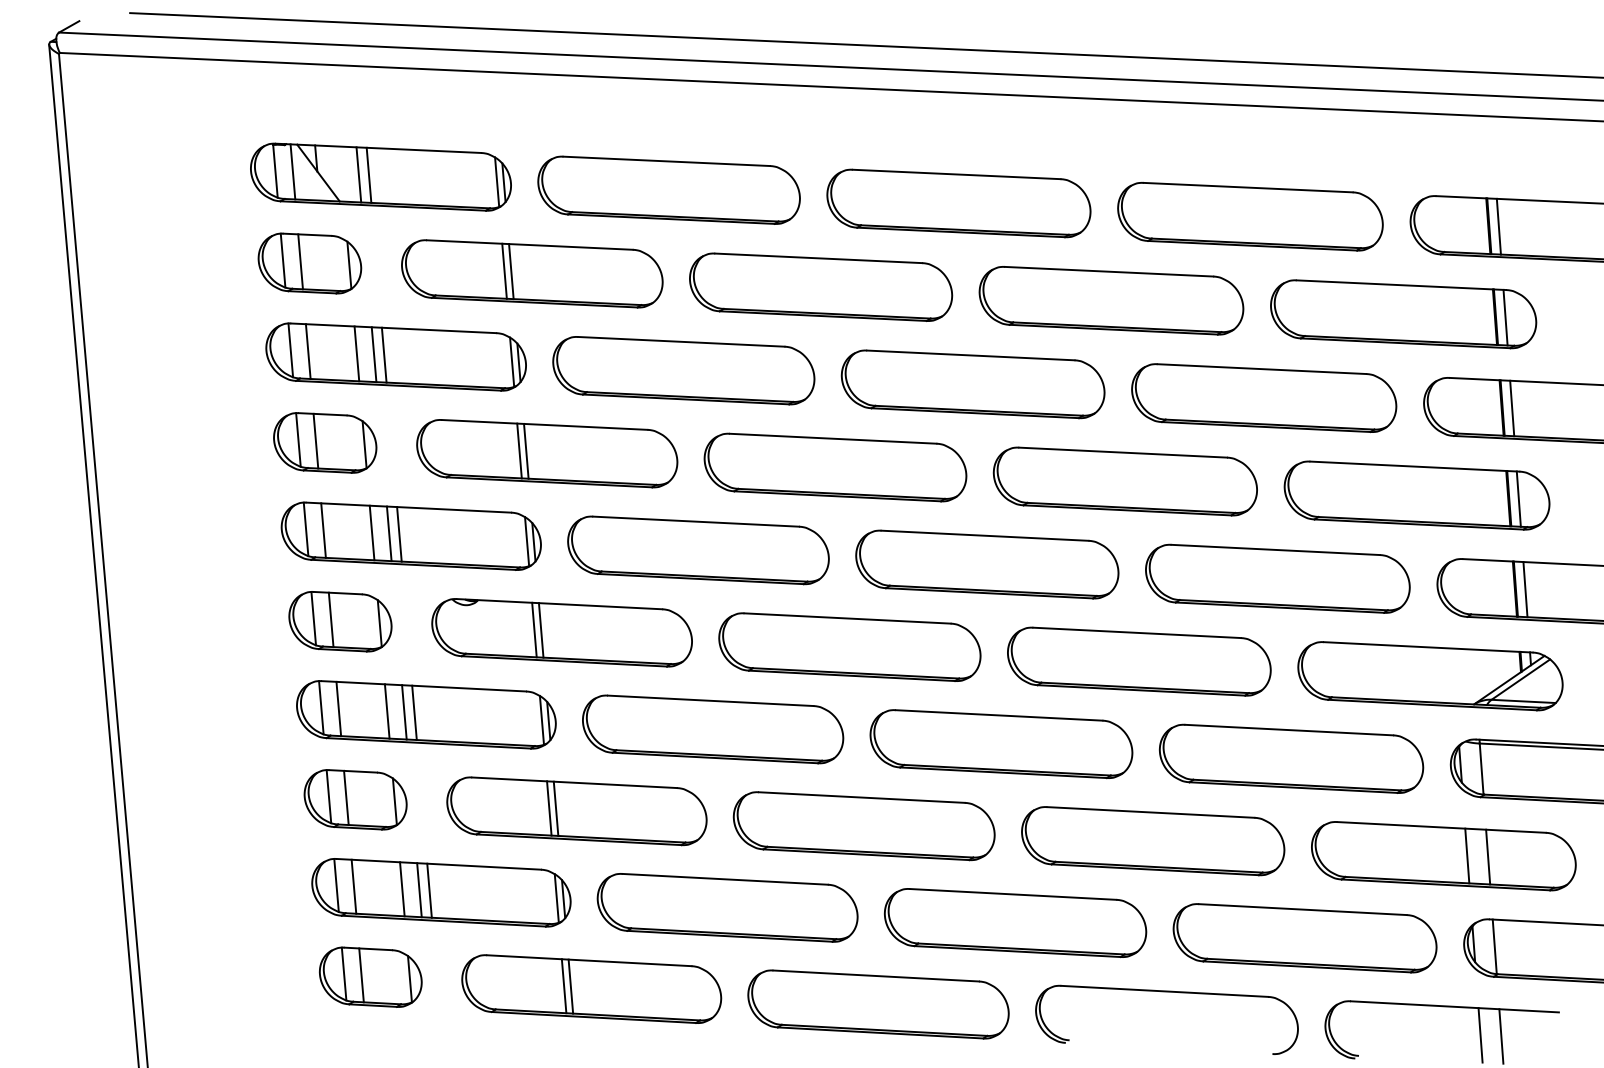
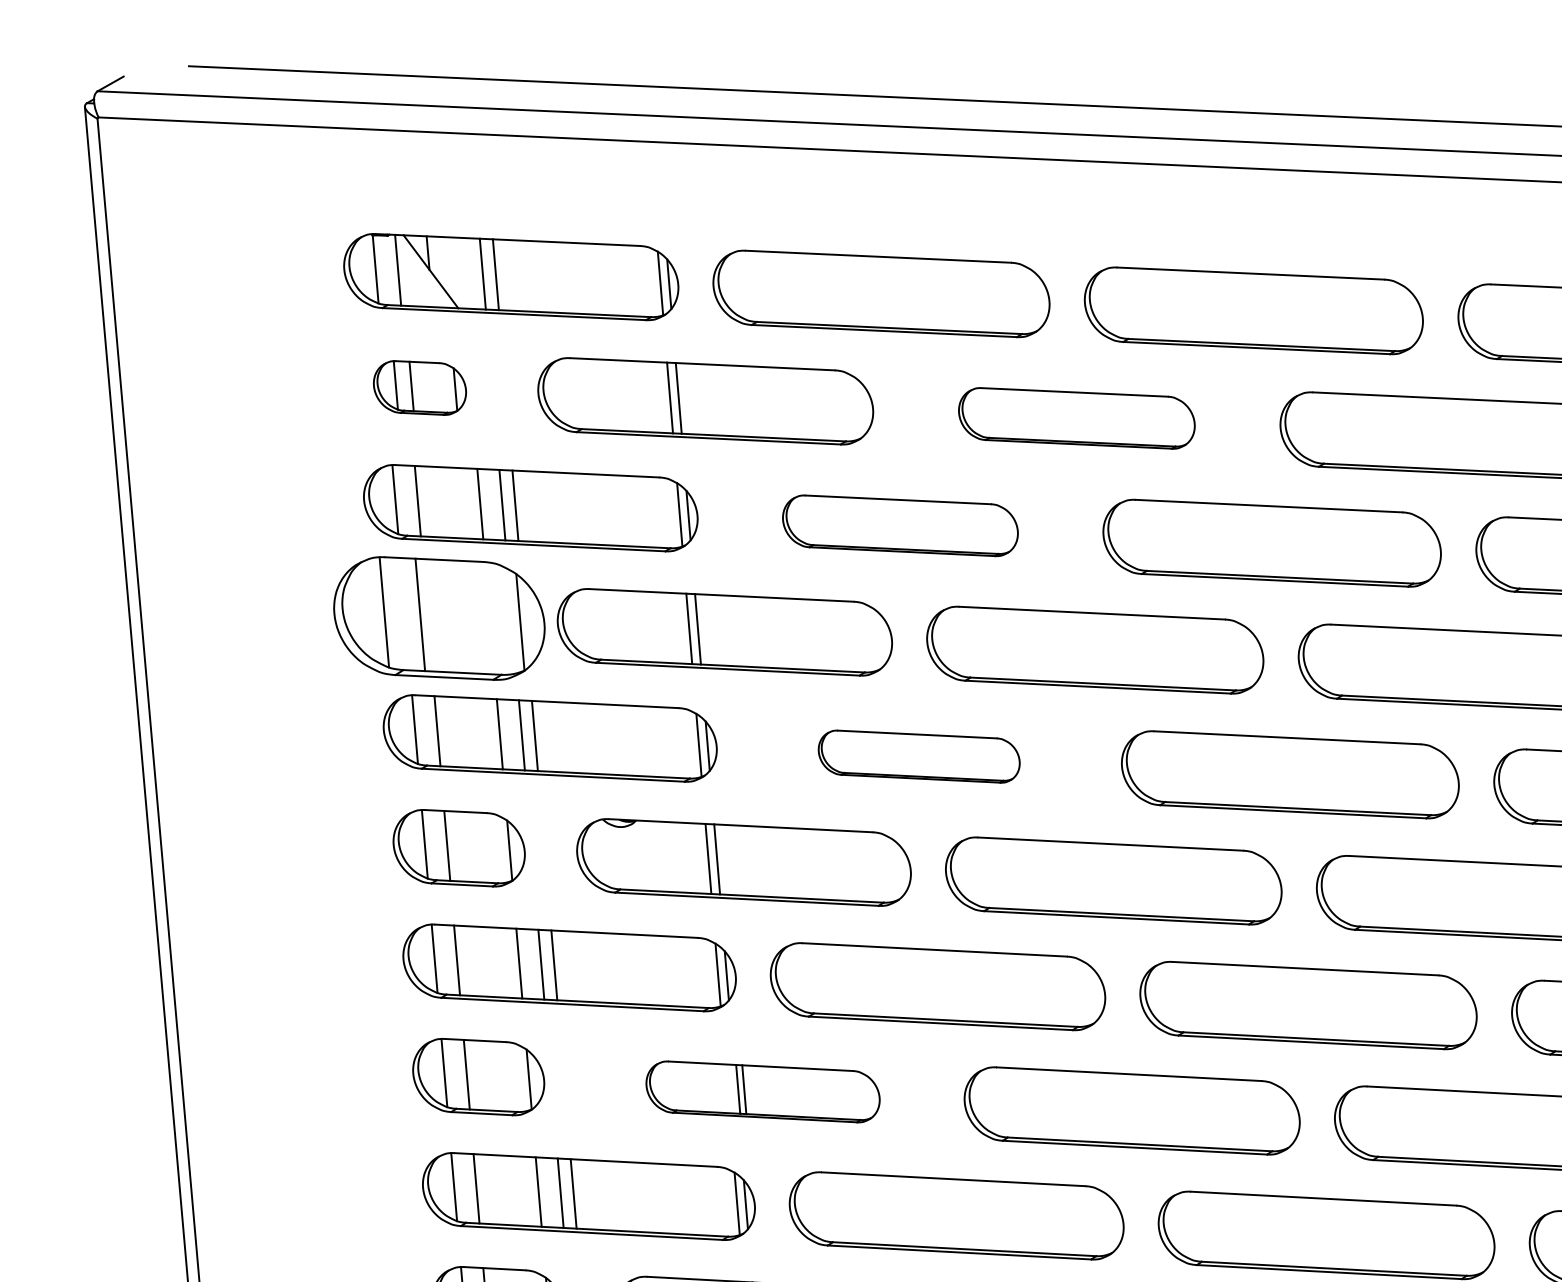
part: (309, 263) -> (419, 387), size x0.7
part: (821, 286) -> (1077, 417), size x0.7
part: (683, 370) -> (899, 525), size x0.7
part: (325, 442) -> (439, 617), size x1.6
part: (698, 550) -> (919, 756), size x0.6
part: (576, 811) -> (762, 1092), size x0.7

